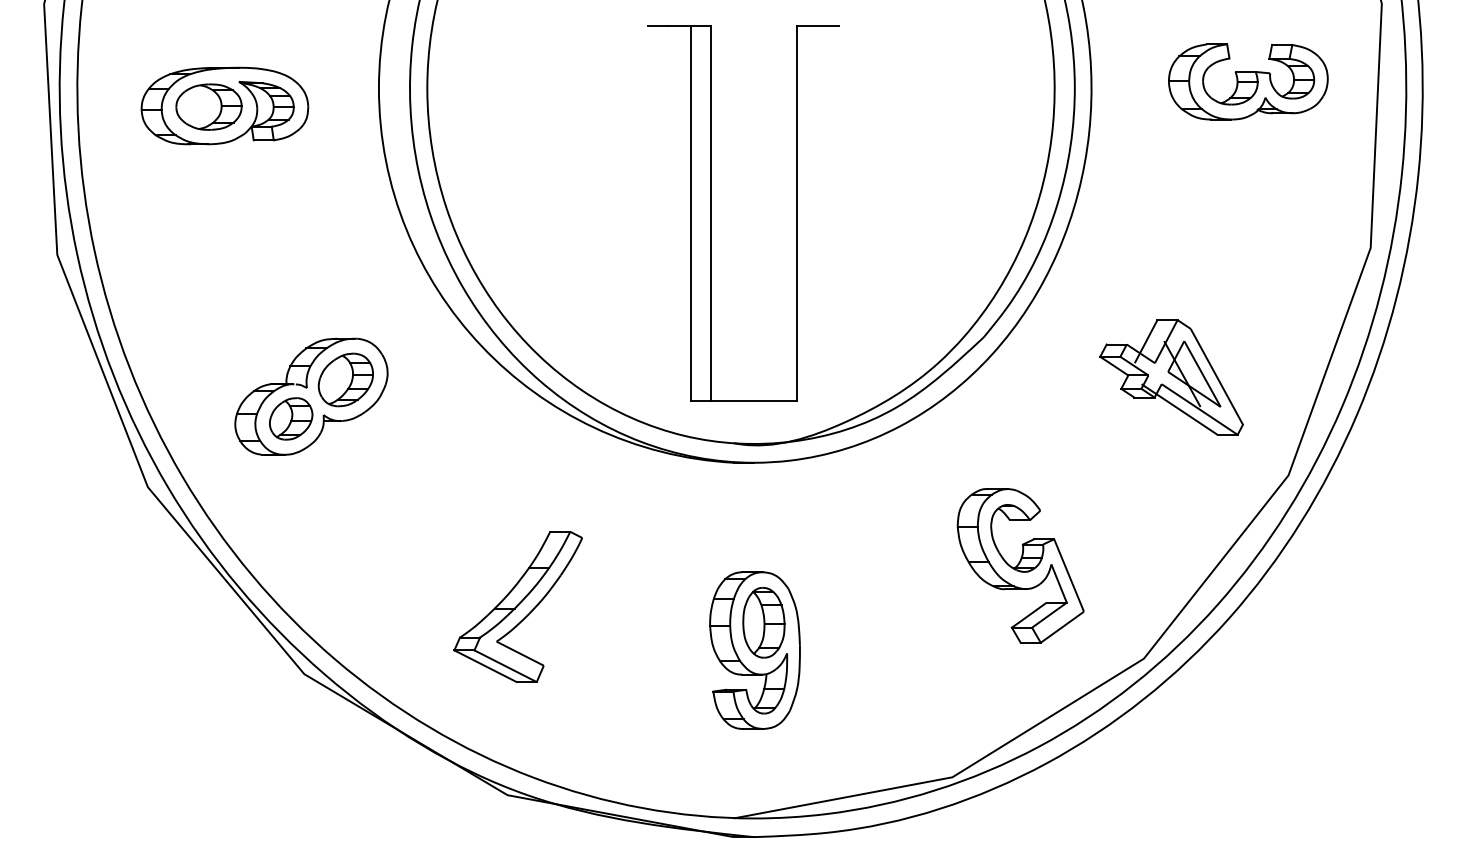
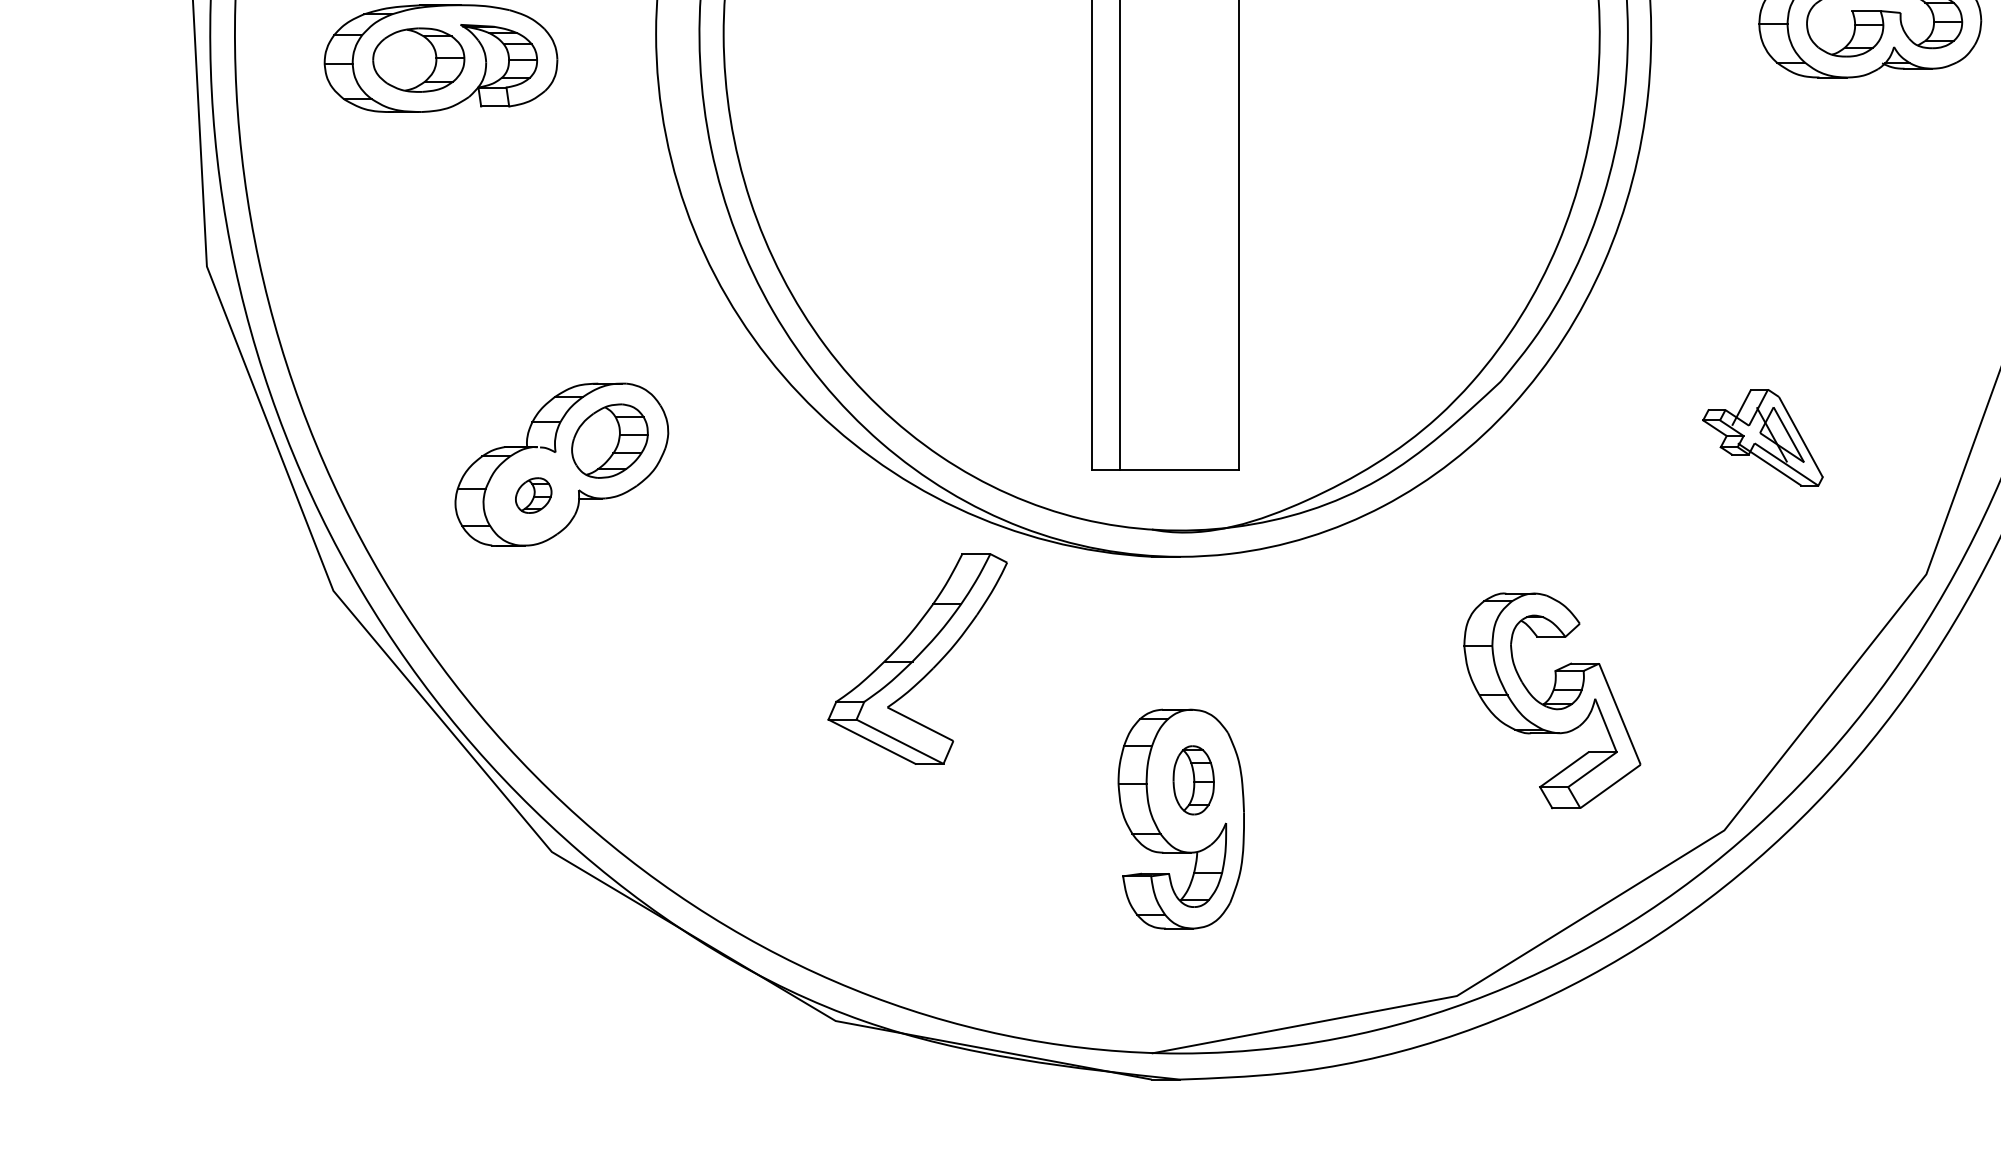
part: (1171, 377) -> (1762, 437), size x0.6
part: (291, 418) -> (533, 494), size x0.6
part: (517, 606) -> (916, 658), moved
part: (763, 622) -> (1193, 779), size x0.7

